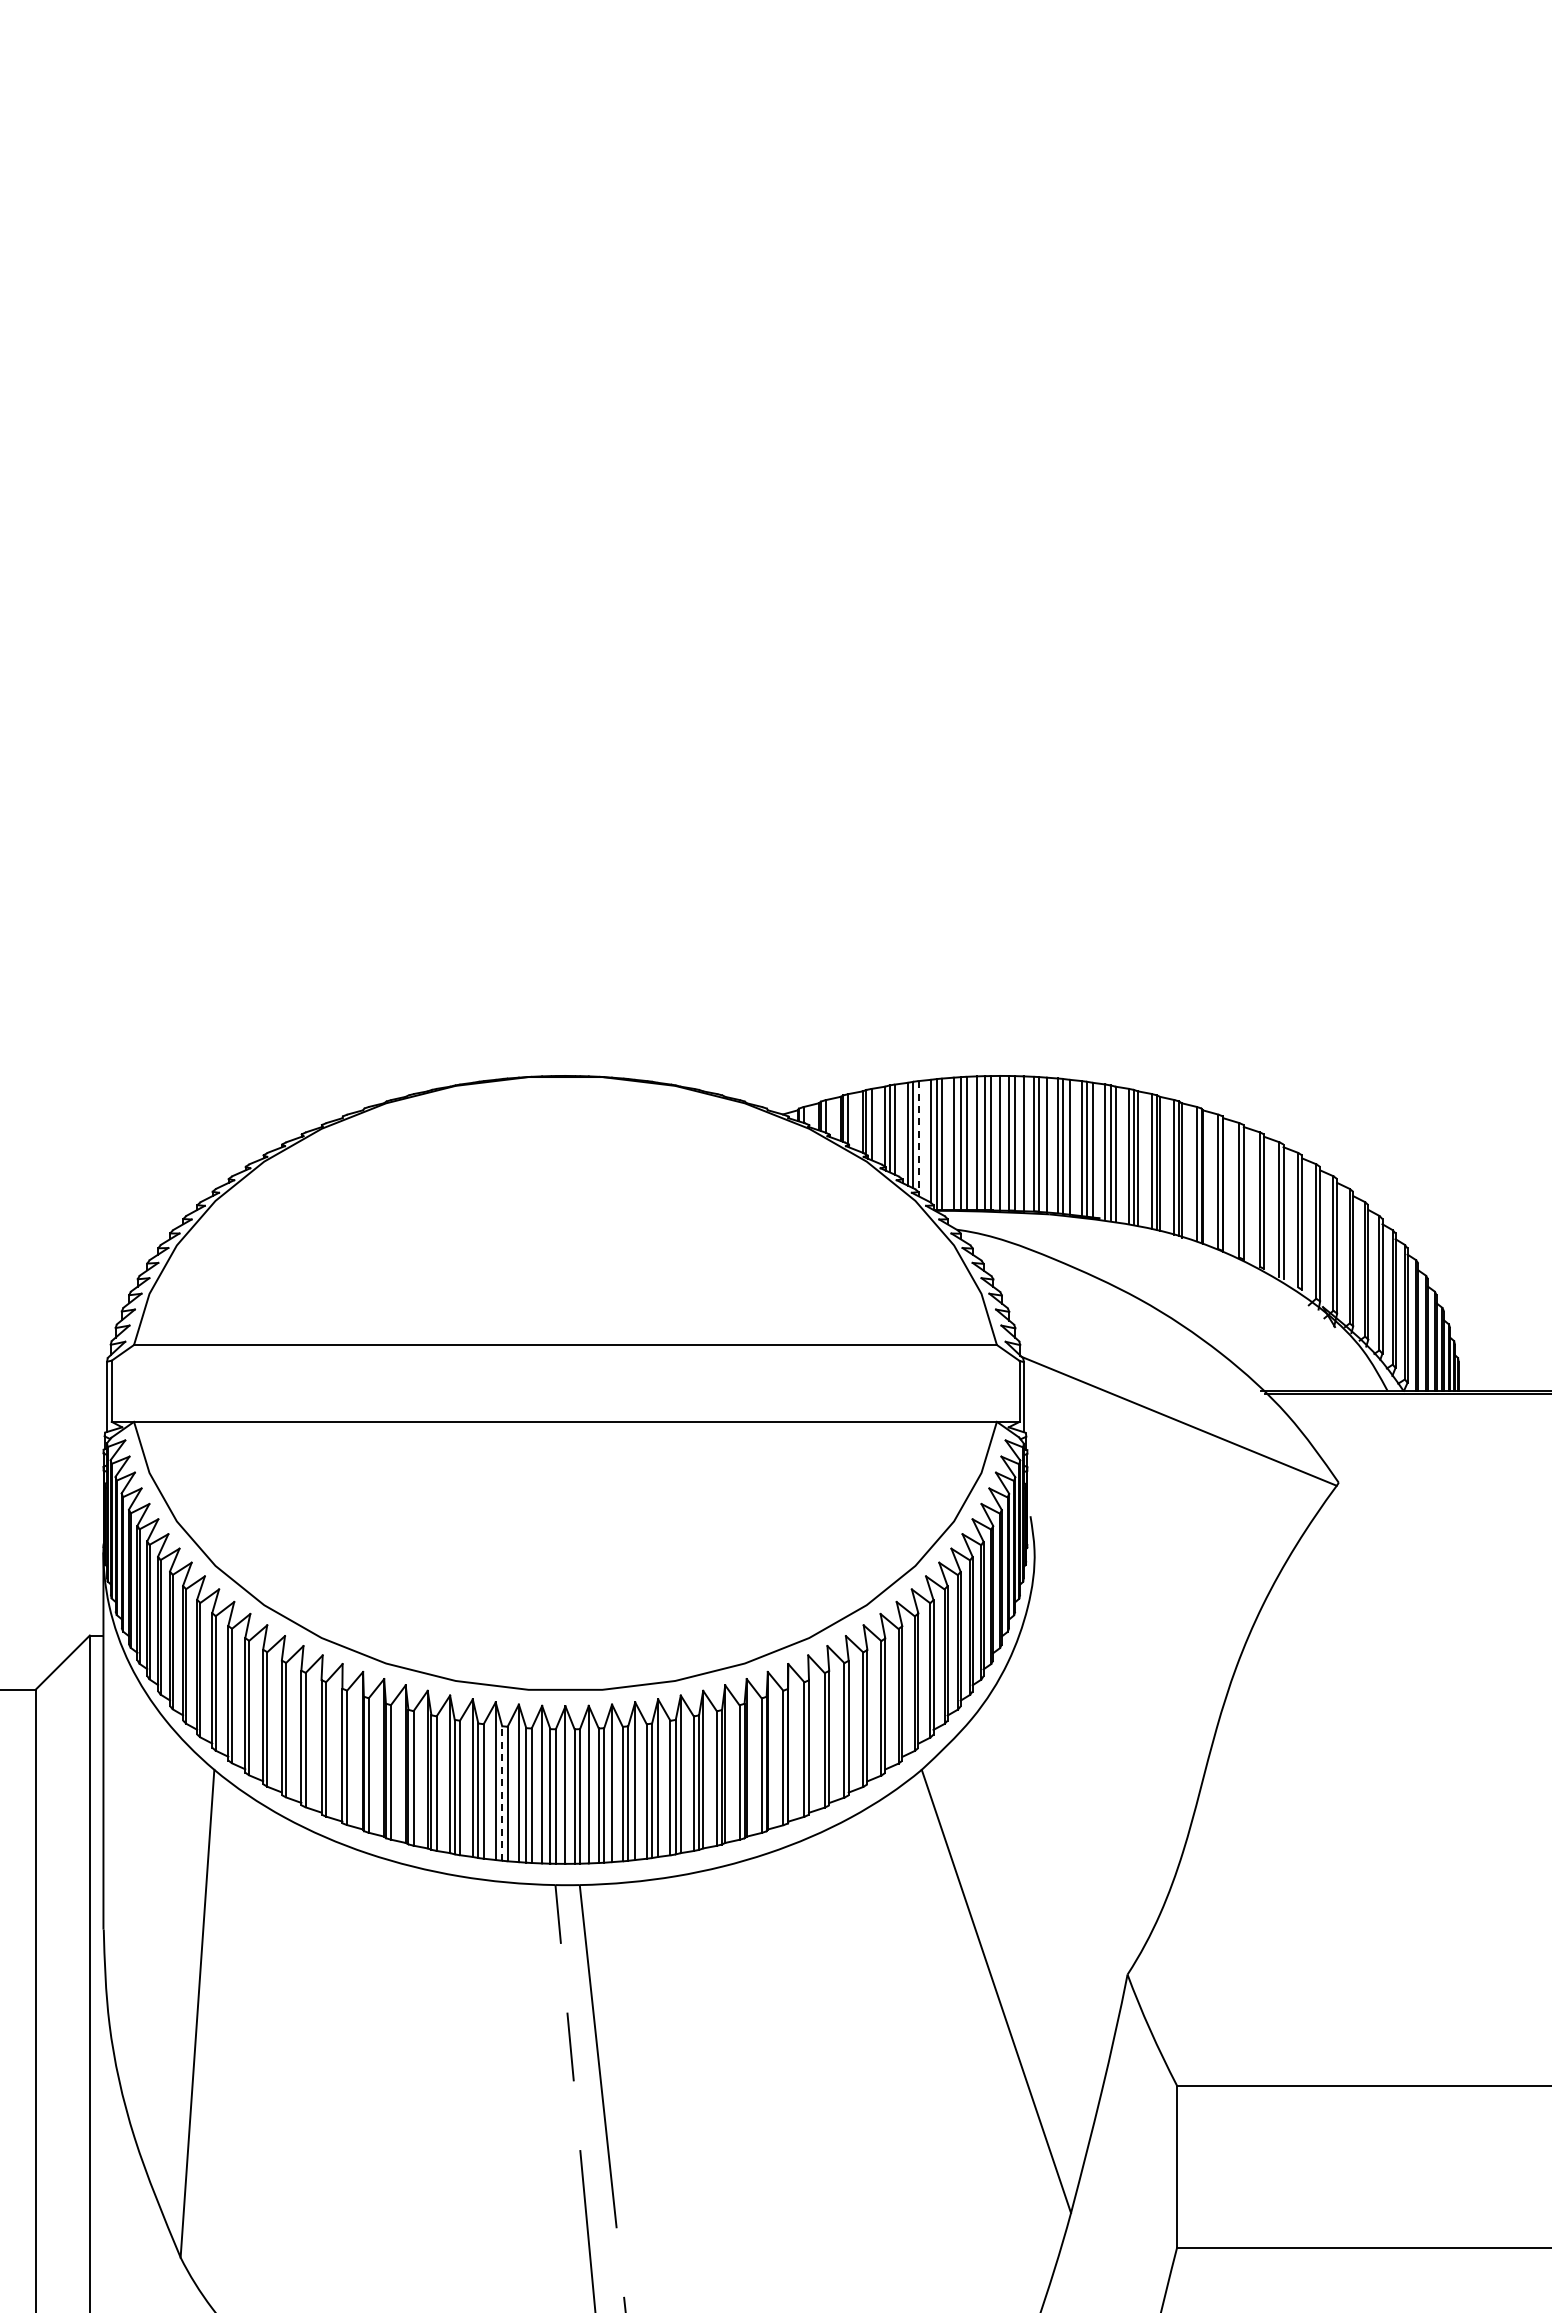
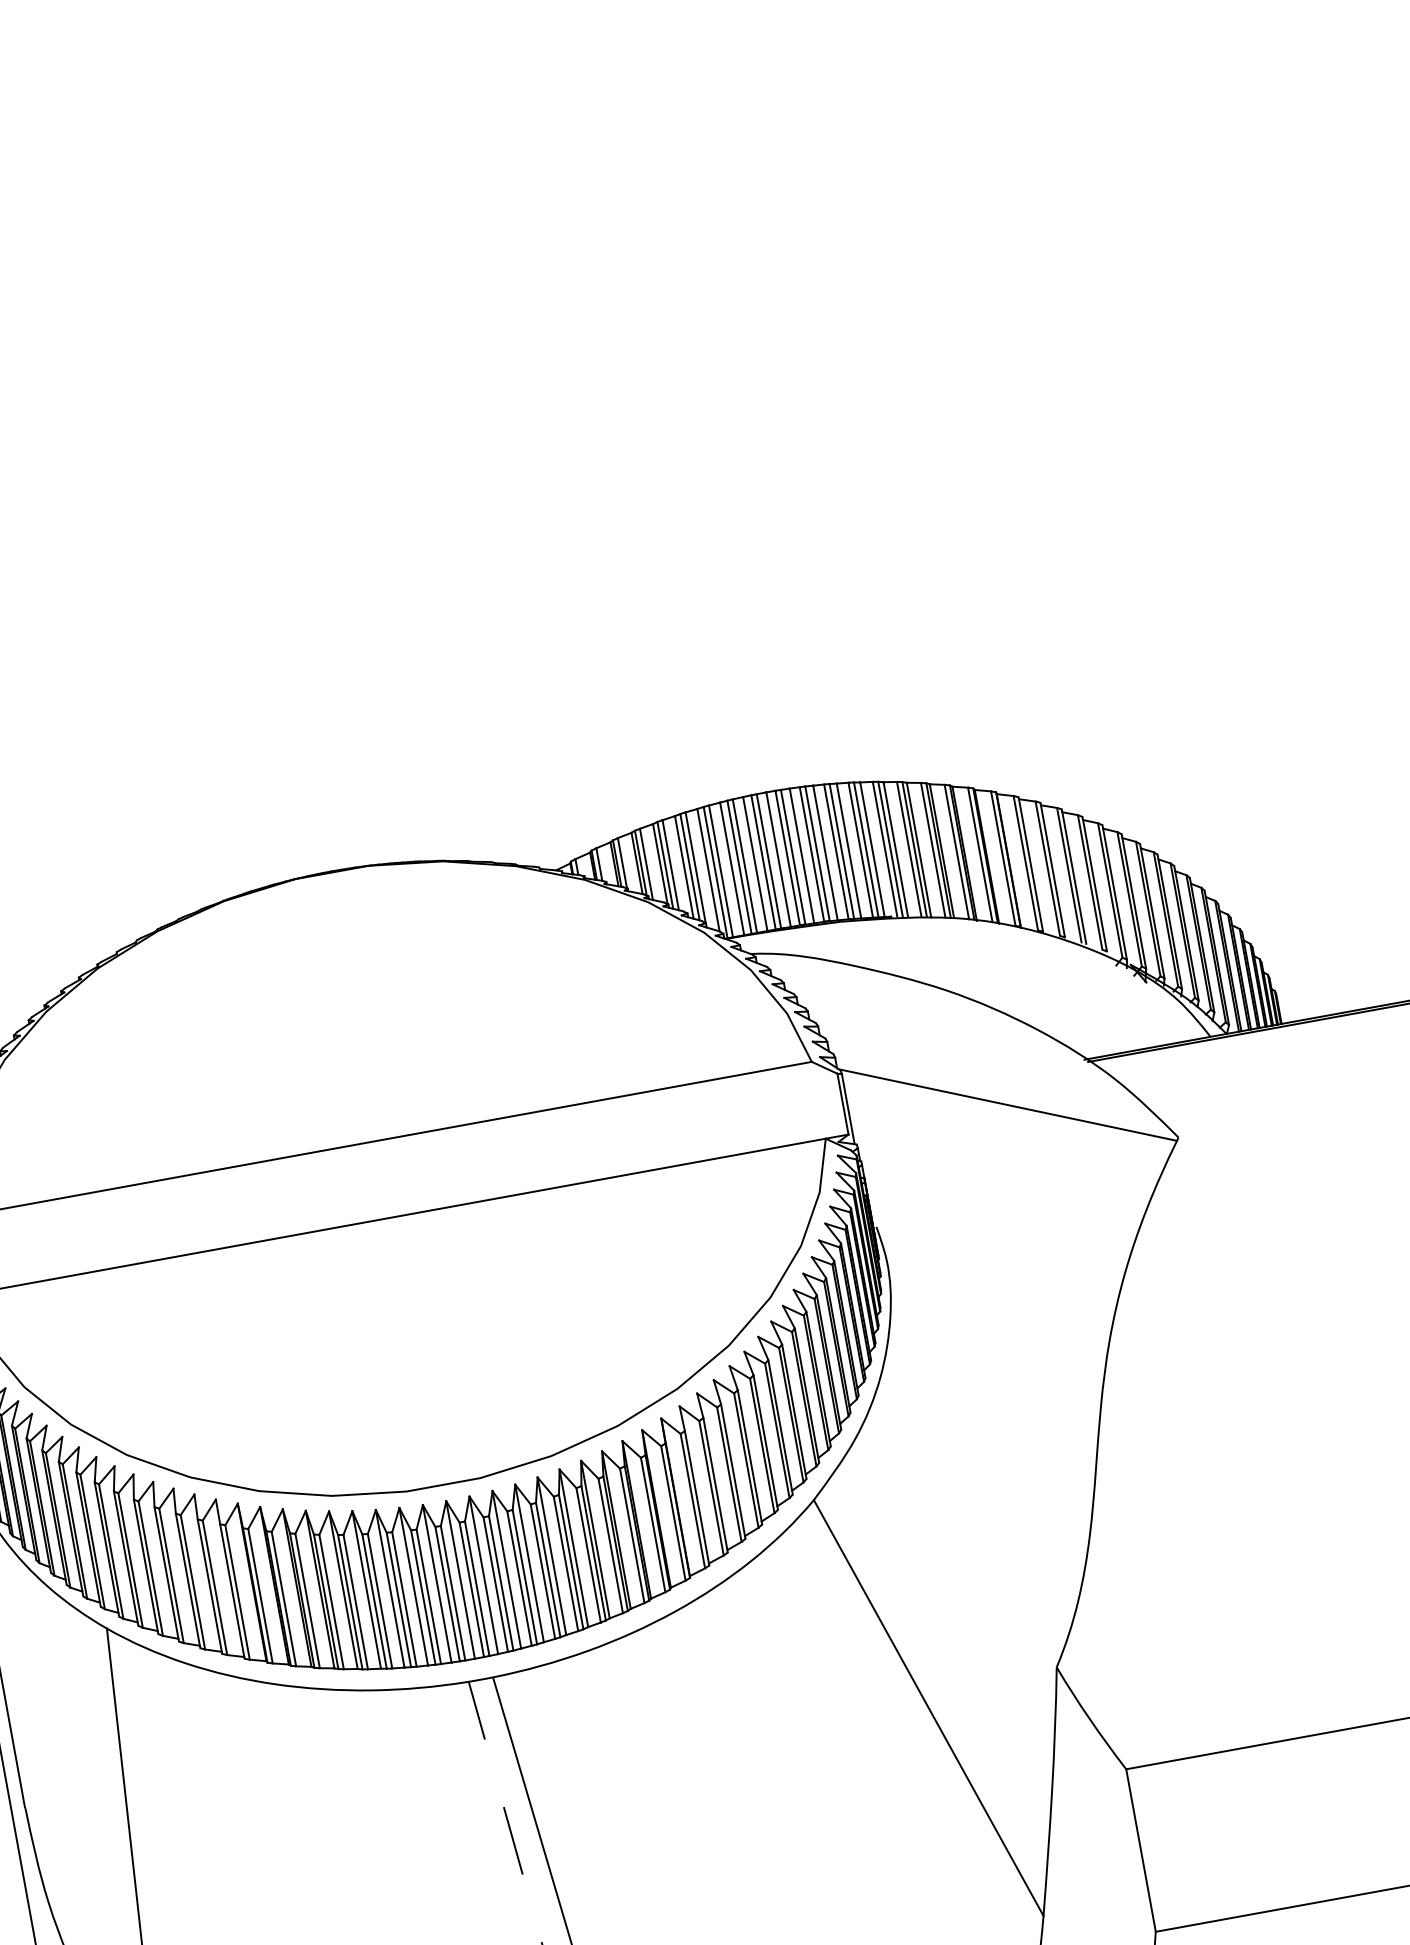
line: (918, 1137) -> (695, 868), dashed -> solid
line: (502, 1793) -> (399, 1599), dashed -> solid

